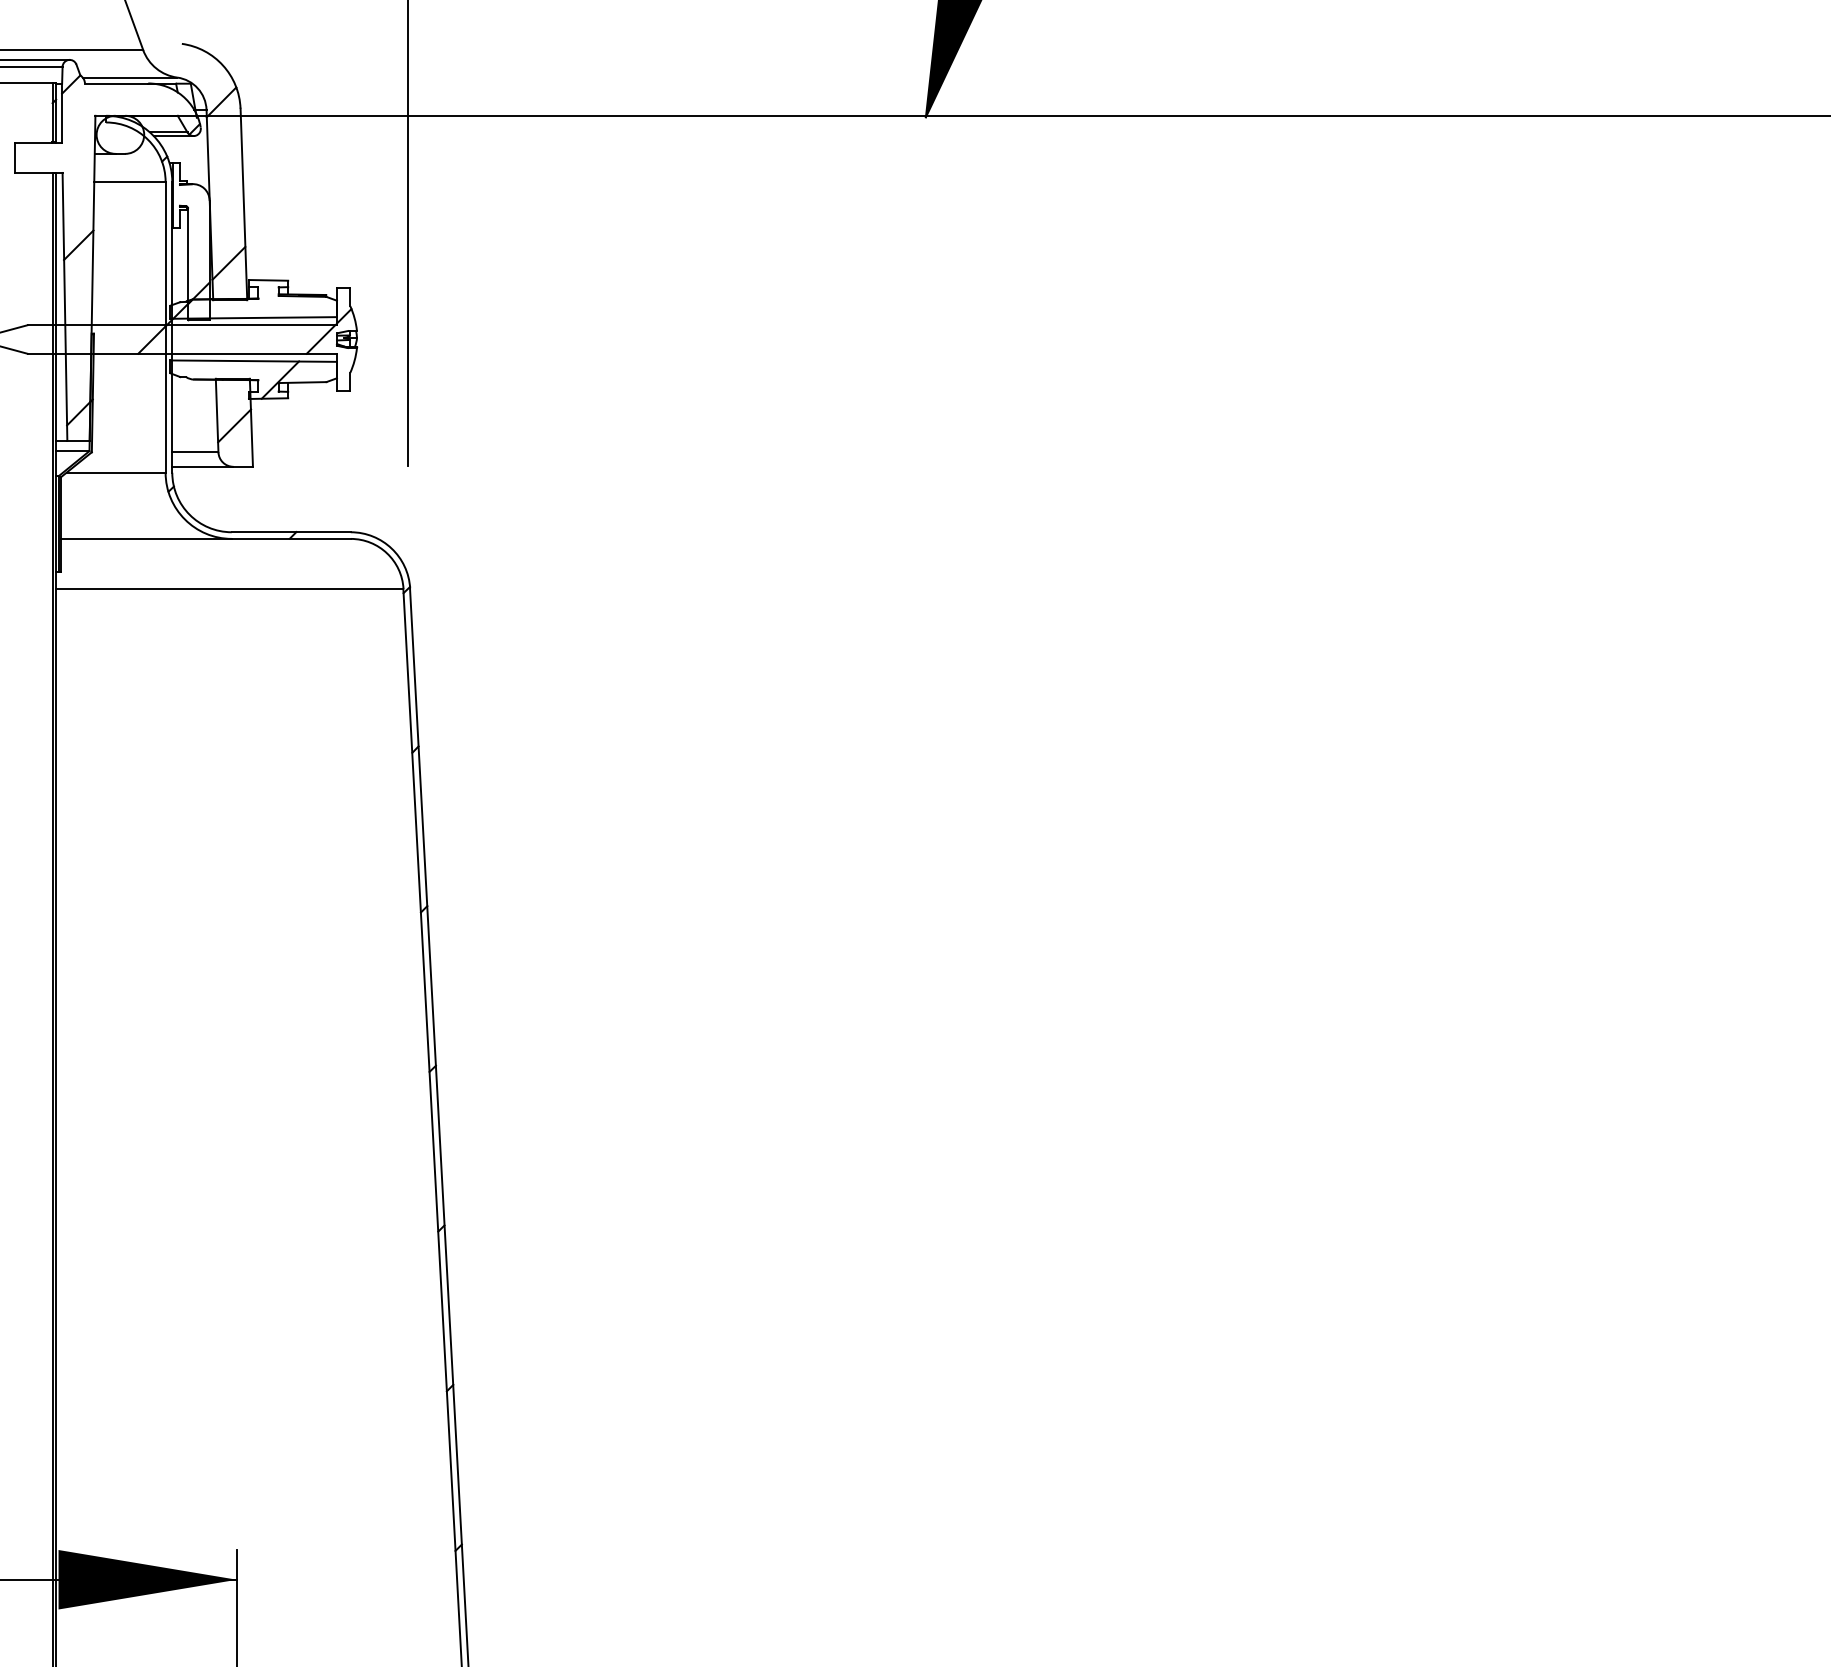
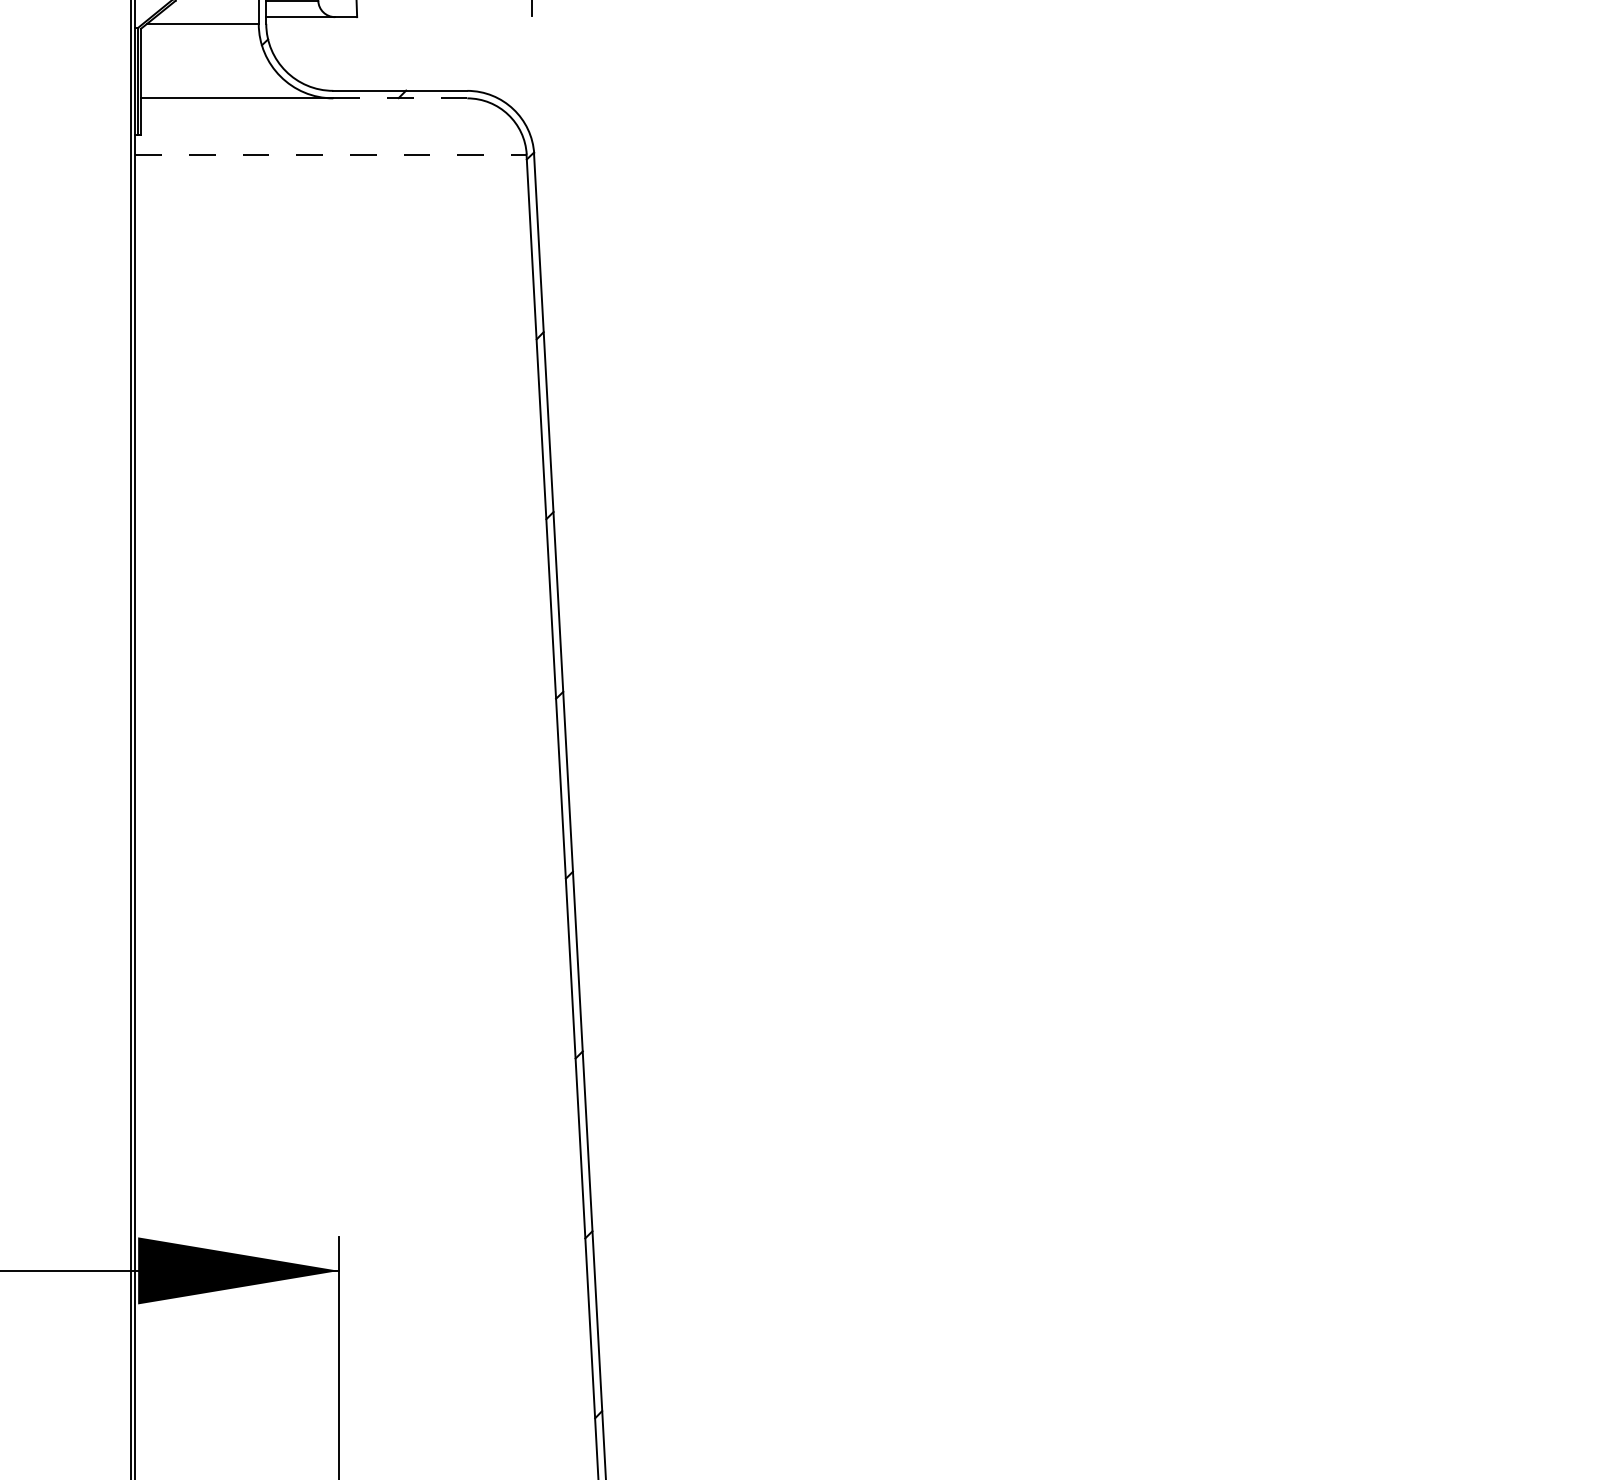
line: (291, 538) -> (400, 97), solid -> dashed
line: (229, 588) -> (330, 154), solid -> dashed

